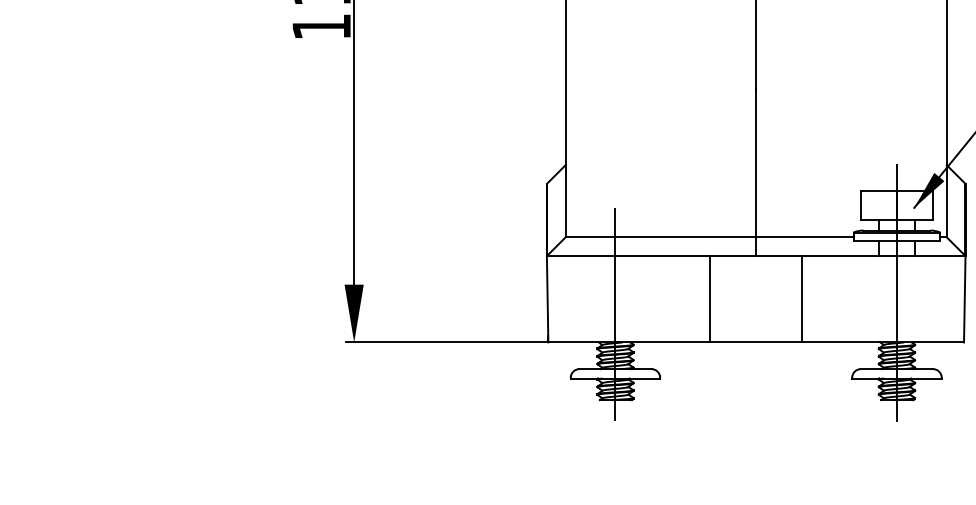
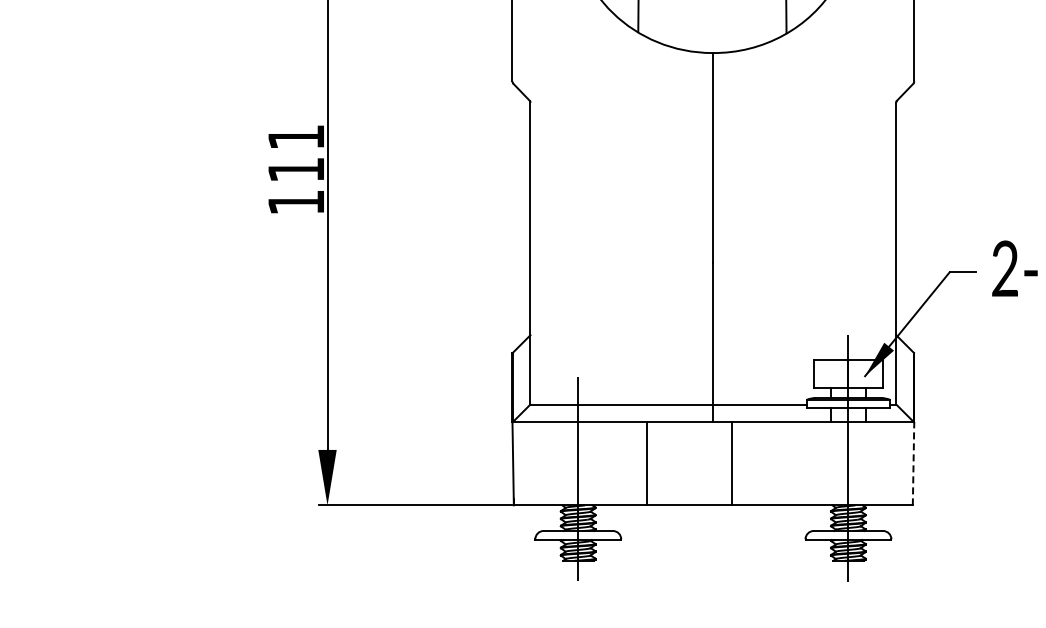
line: (710, 298) -> (647, 463), moved
line: (802, 298) -> (732, 463), moved
line: (964, 298) -> (913, 463), solid -> dashed

